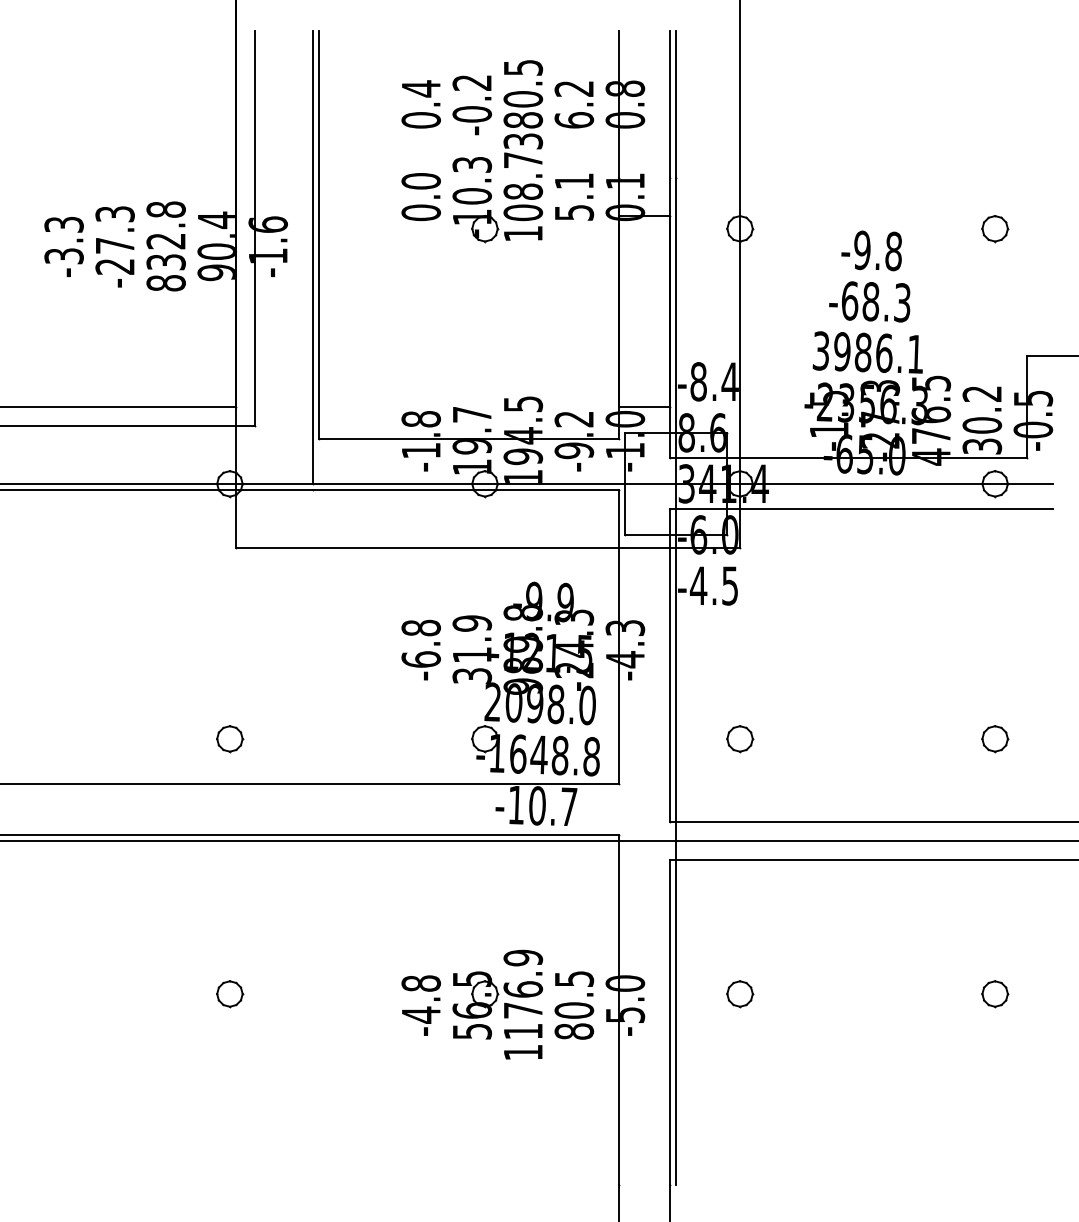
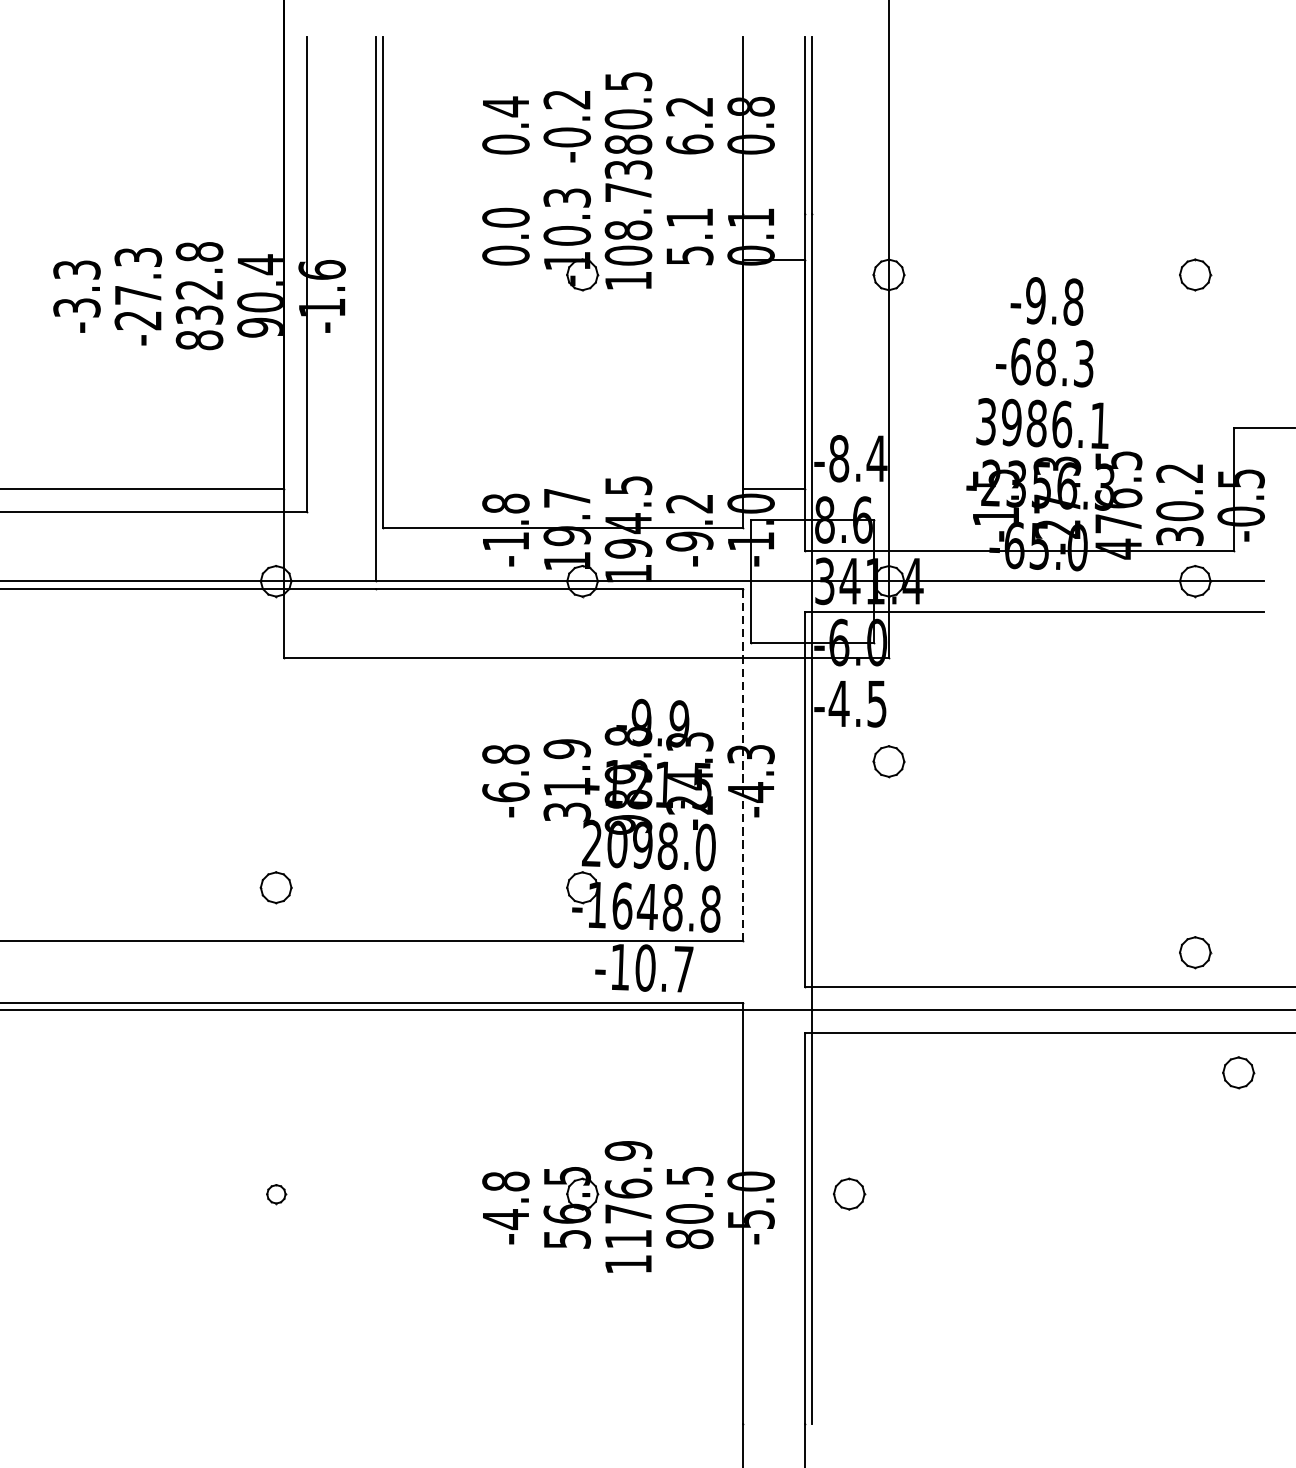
line: (618, 636) -> (742, 764), solid -> dashed
part: (740, 739) -> (889, 762), moved
part: (995, 739) -> (1195, 953), moved
part: (230, 994) -> (276, 1194), size x0.6
part: (740, 994) -> (849, 1194), moved
part: (995, 994) -> (1238, 1073), moved

